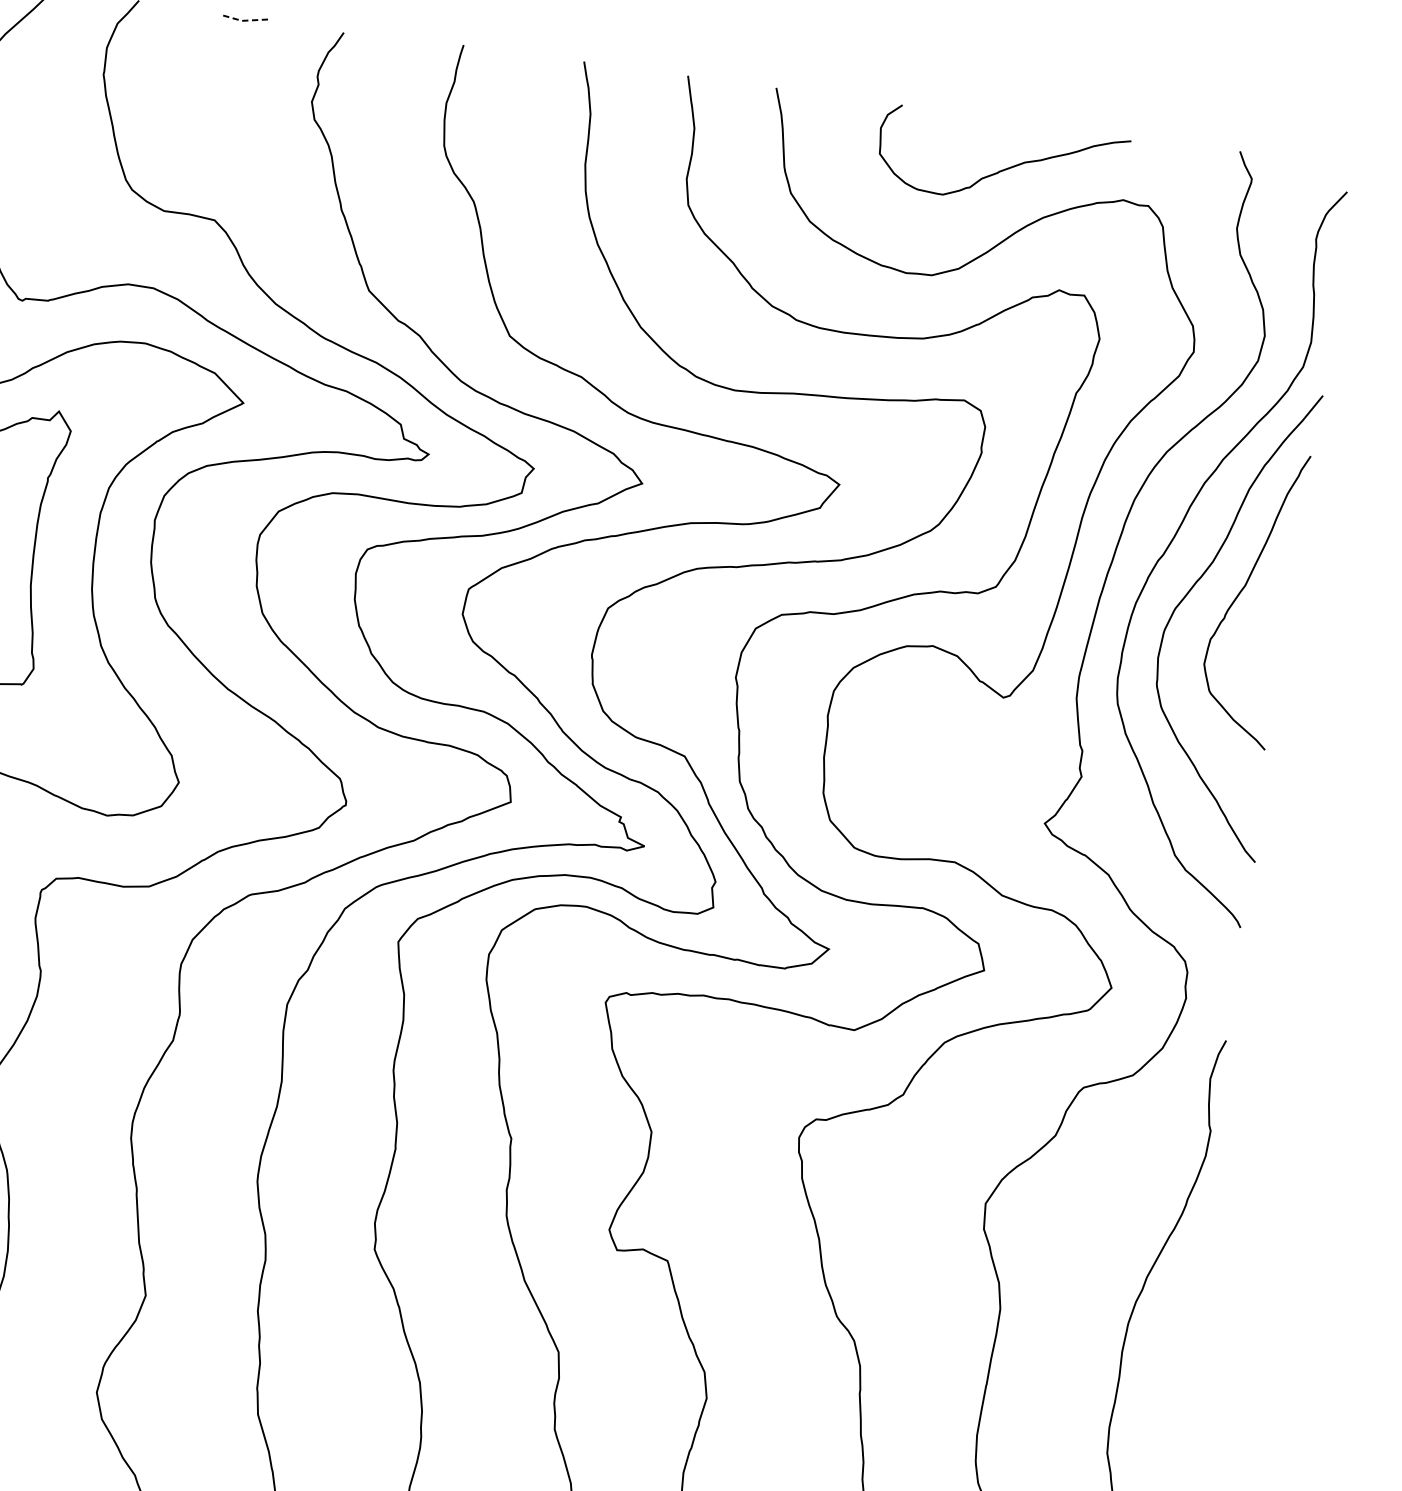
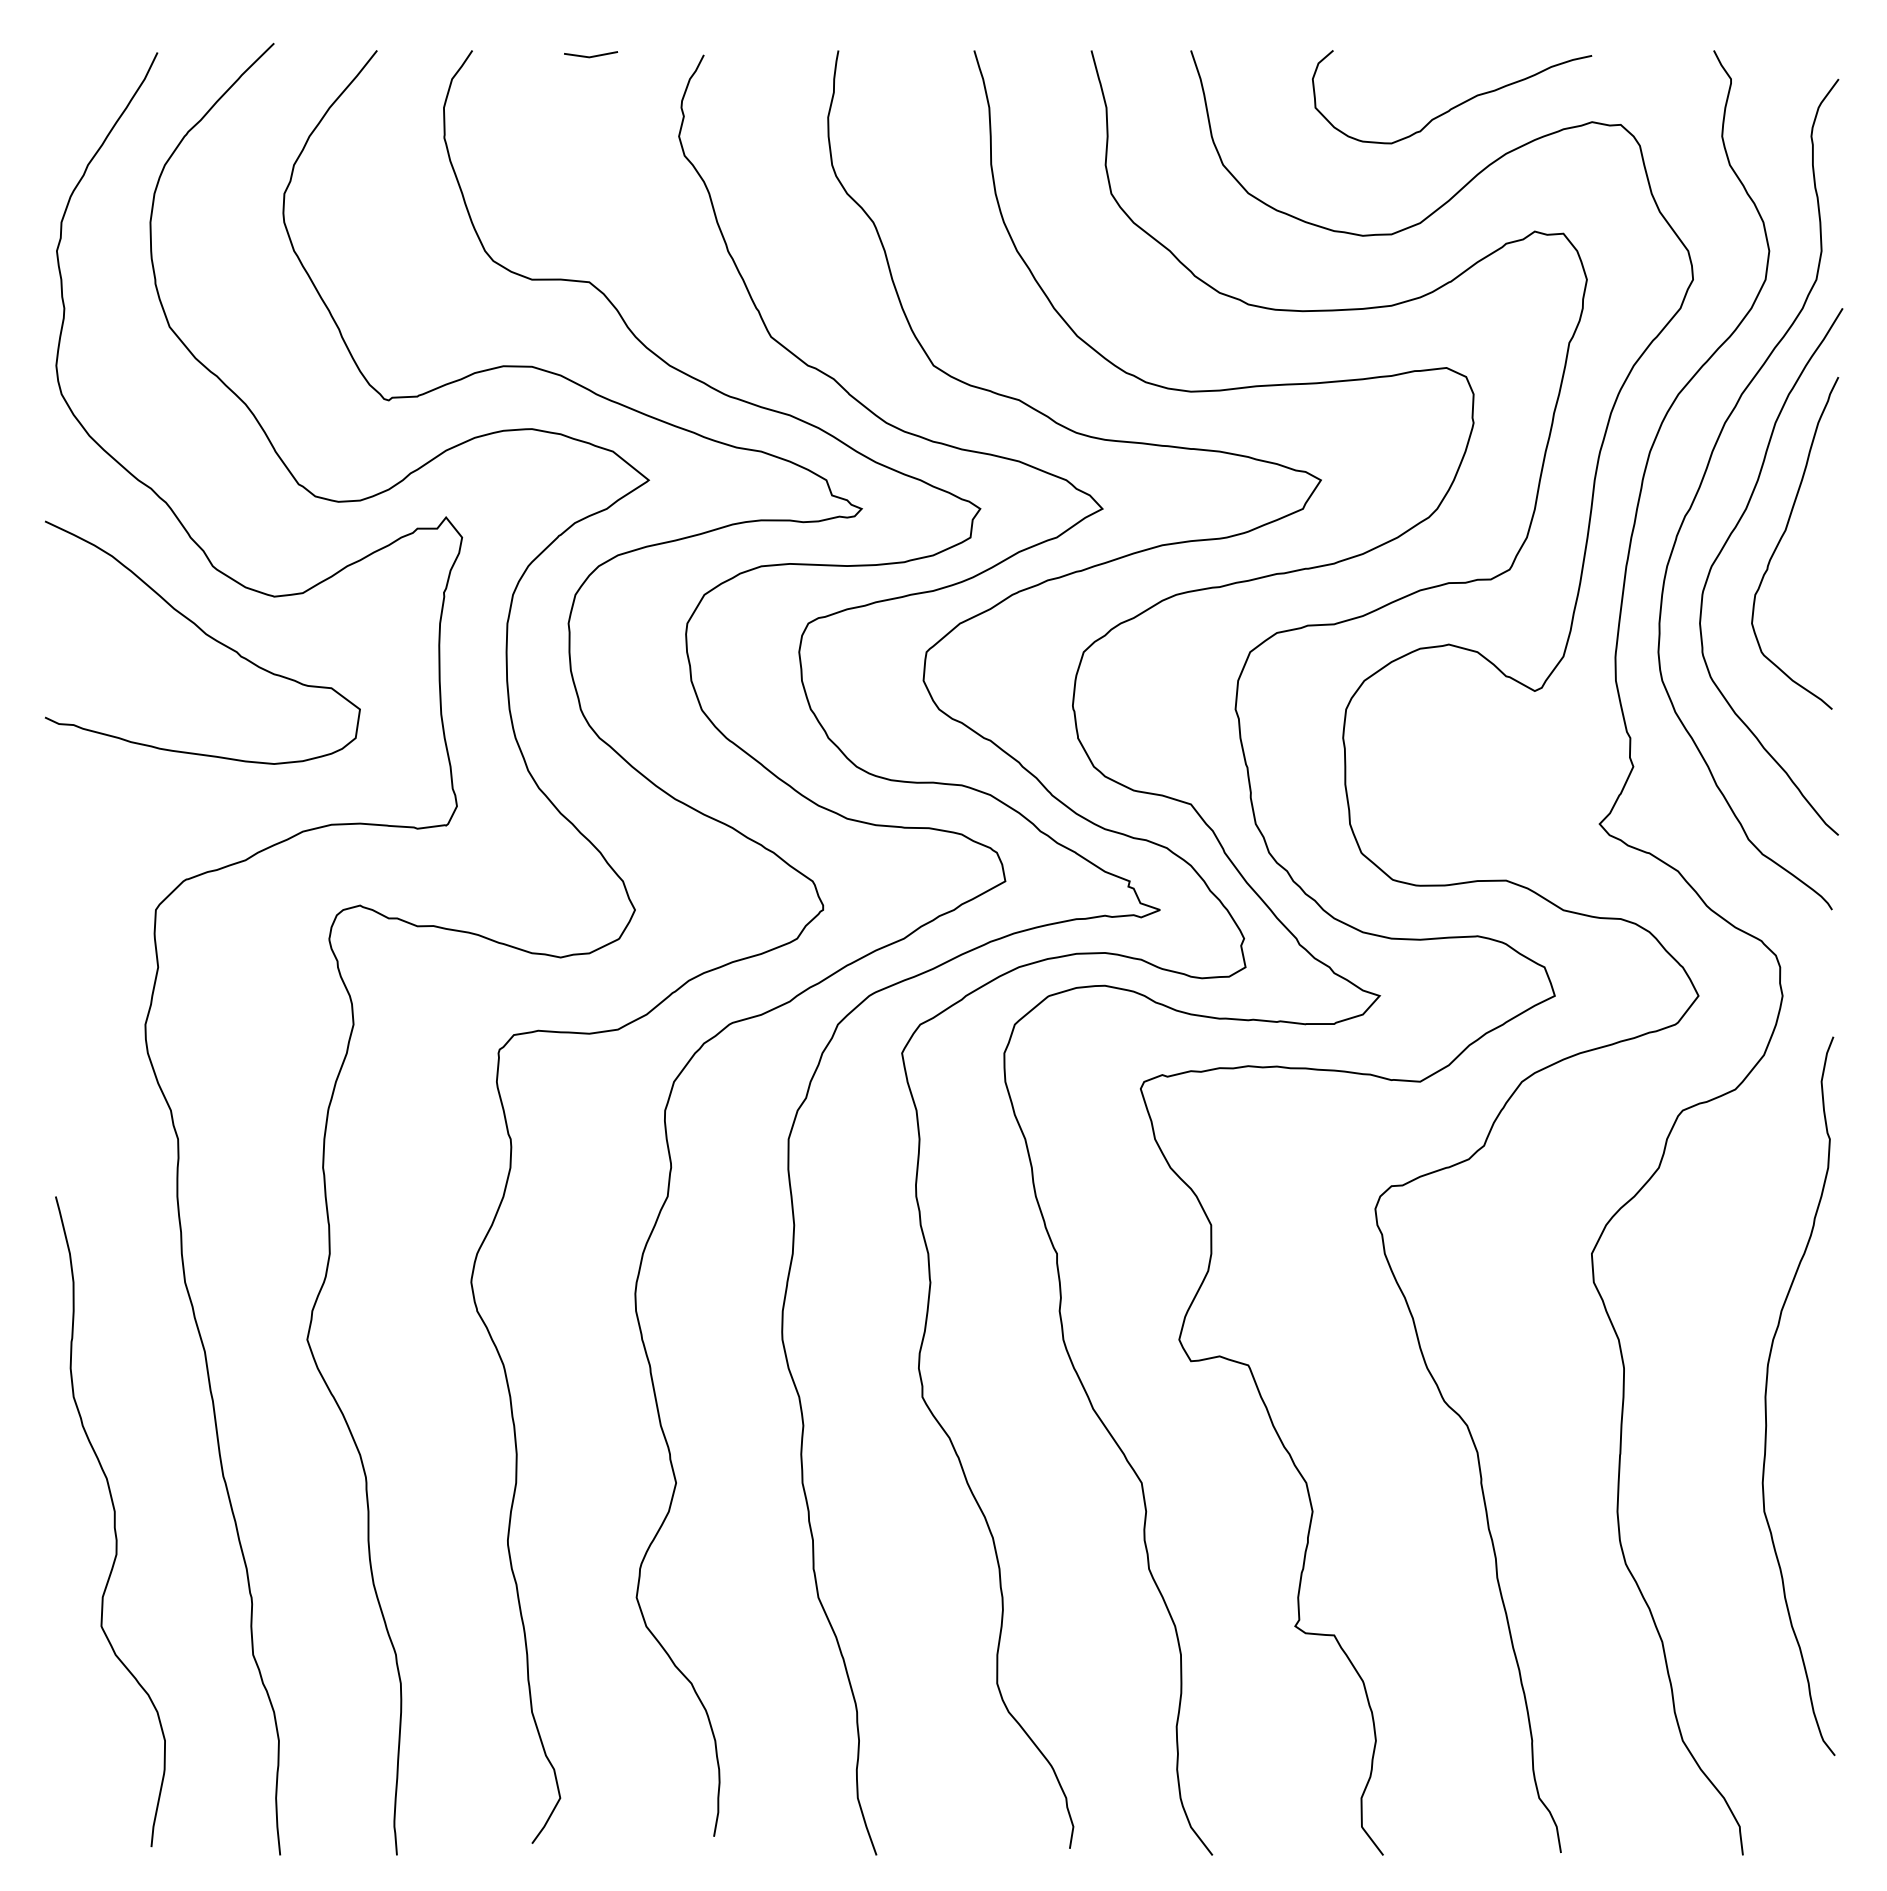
line: (242, 21) -> (590, 57), dashed -> solid

